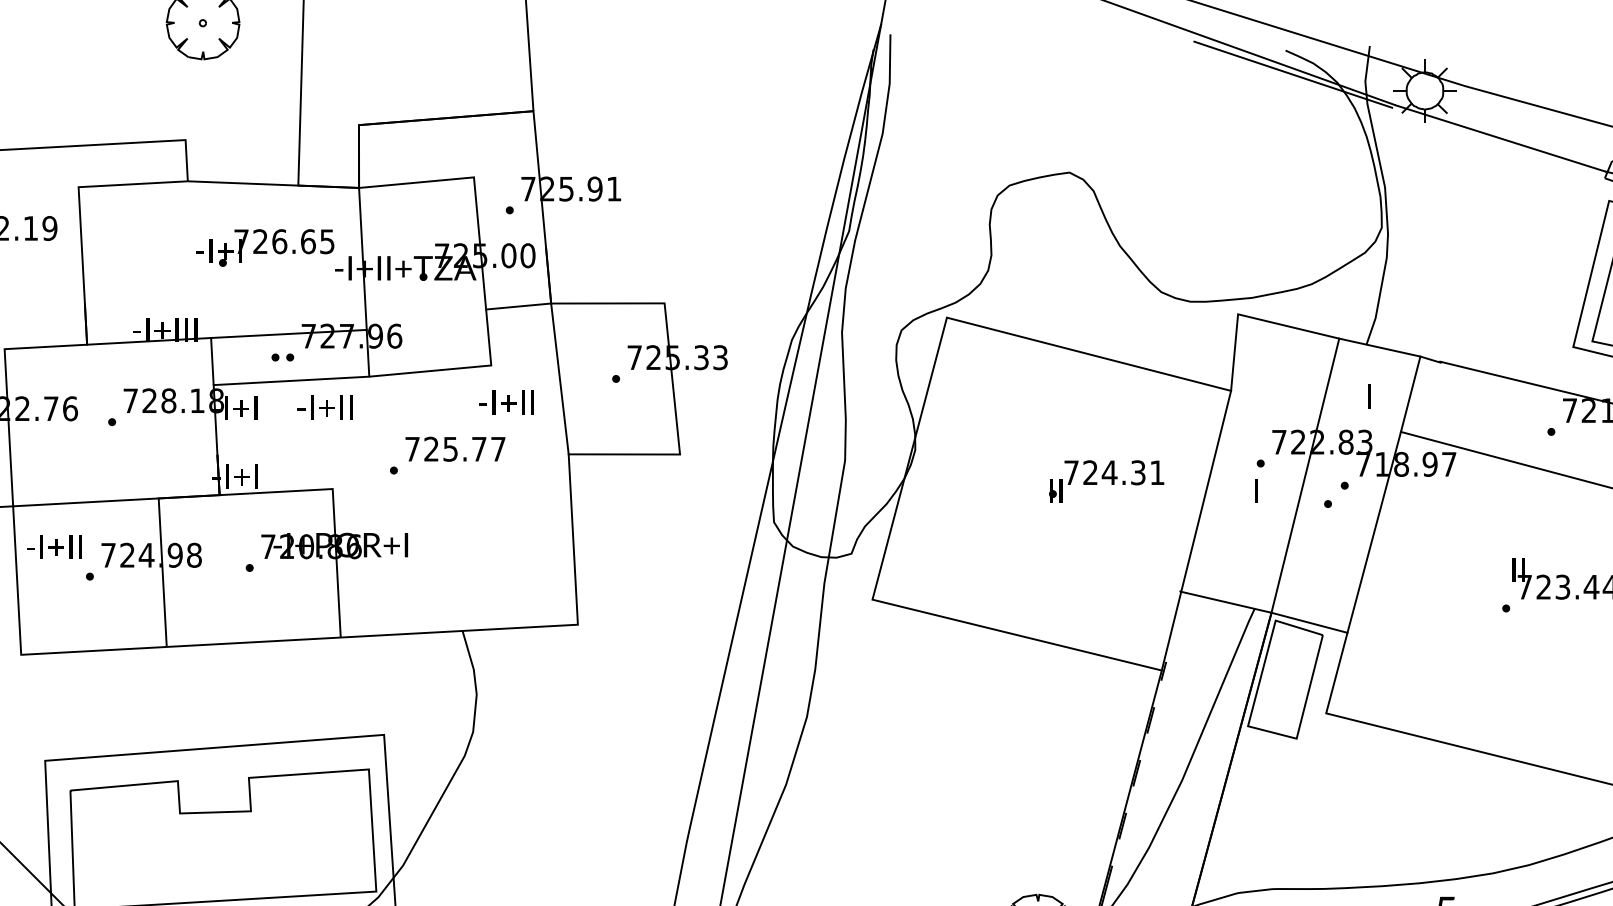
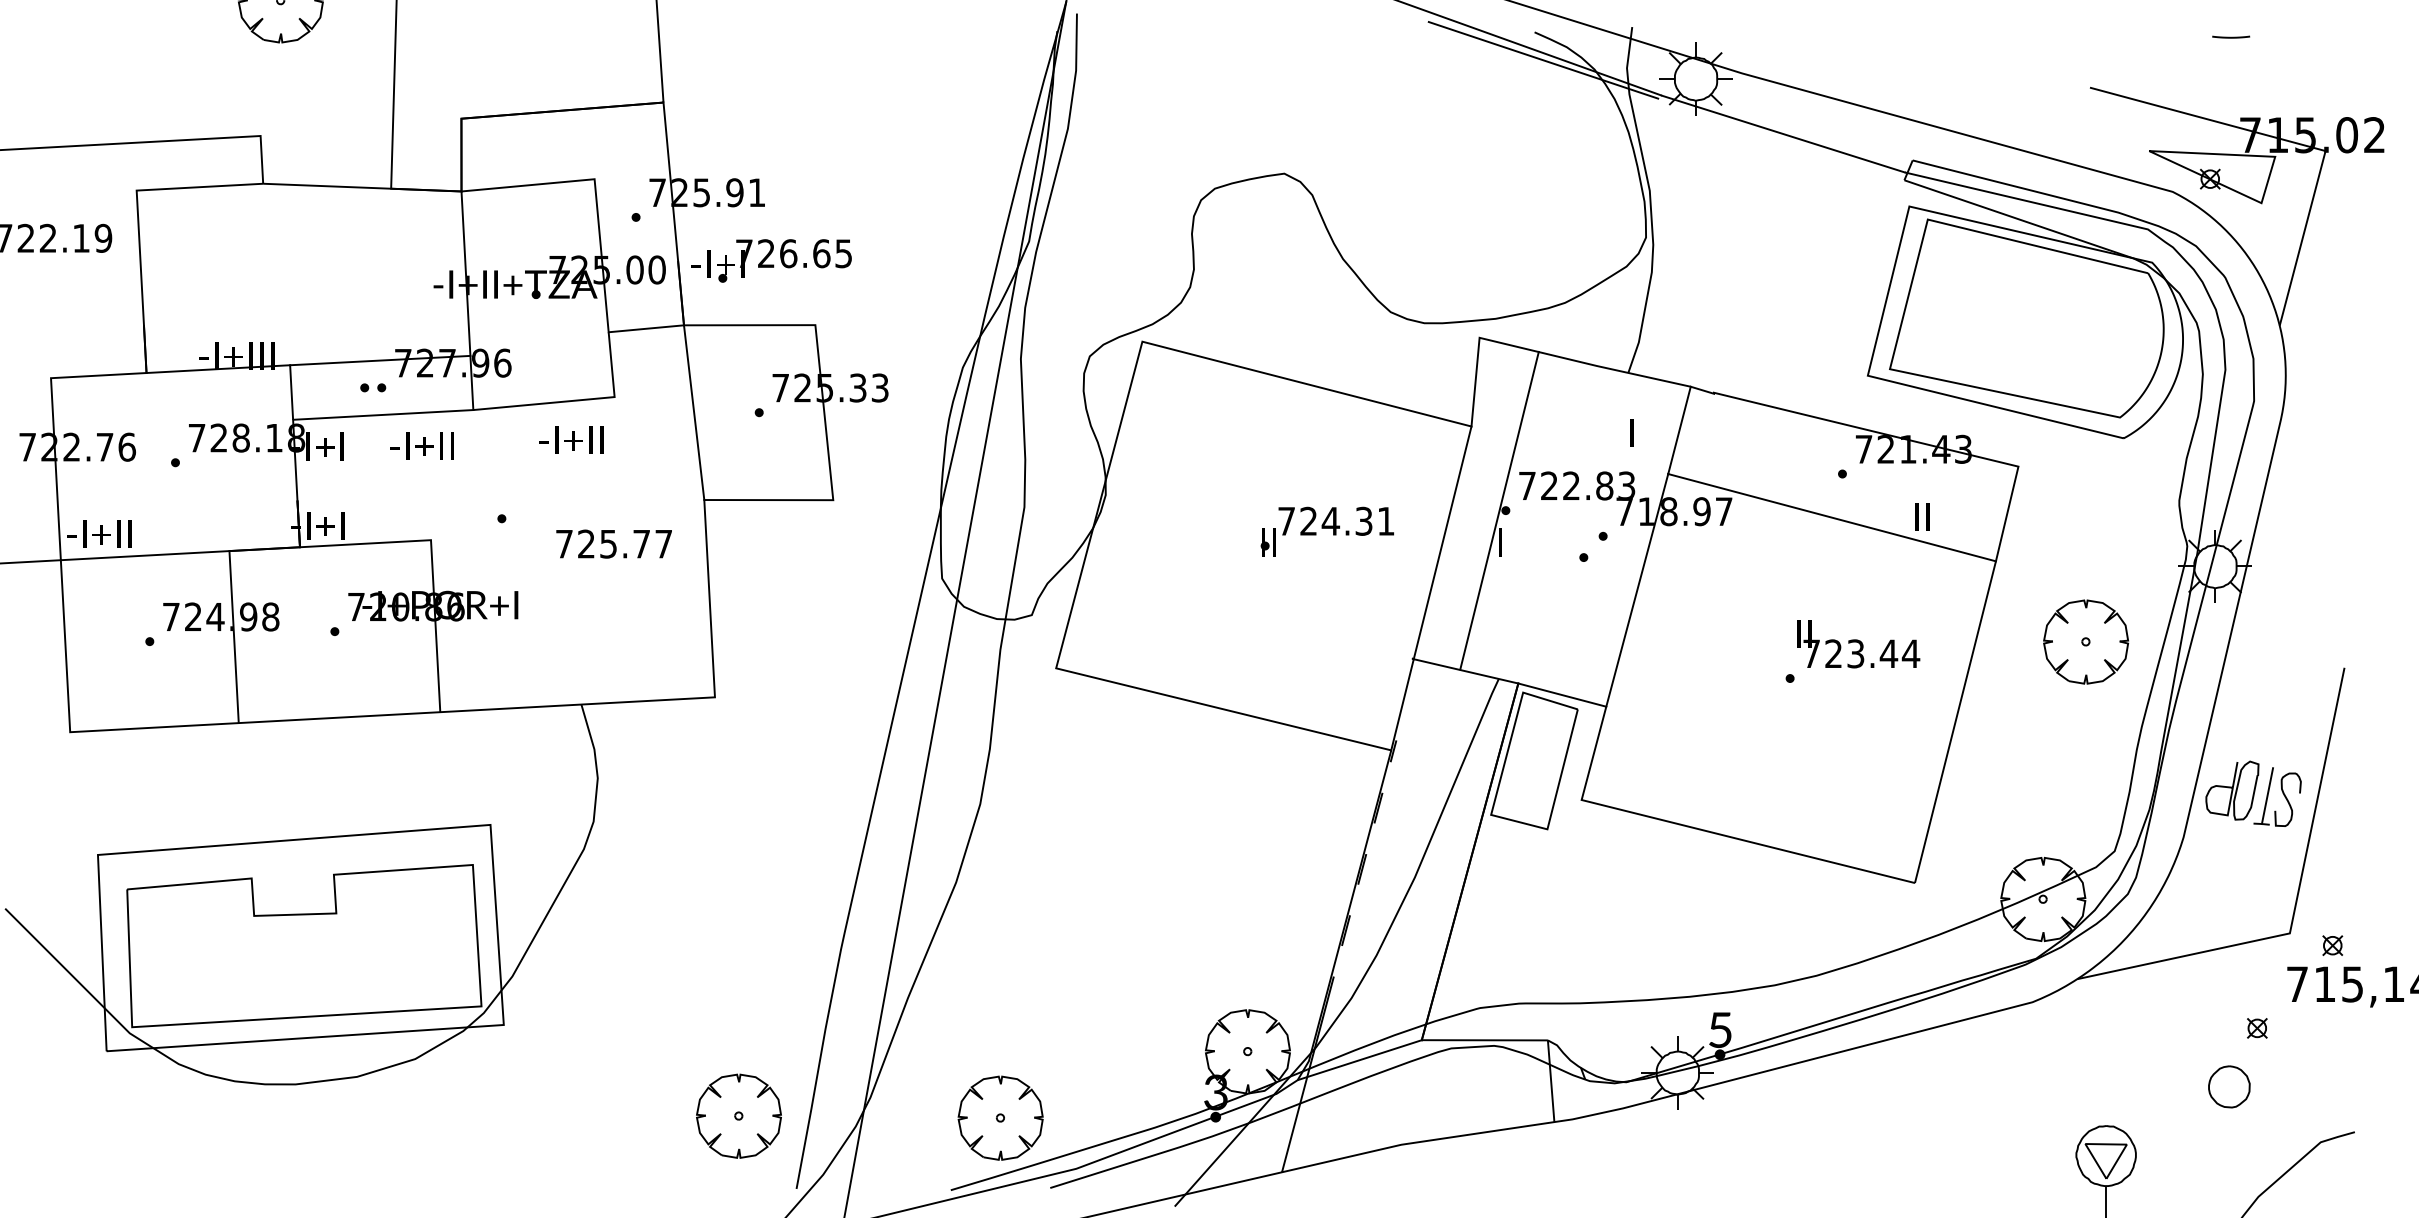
part: (264, 247) -> (771, 260), moved
text: (506, 402) -> (571, 439), moved
text: (454, 448) -> (613, 543), moved
line: (1305, 475) -> (1499, 510), moved
text: (54, 546) -> (99, 533), moved

